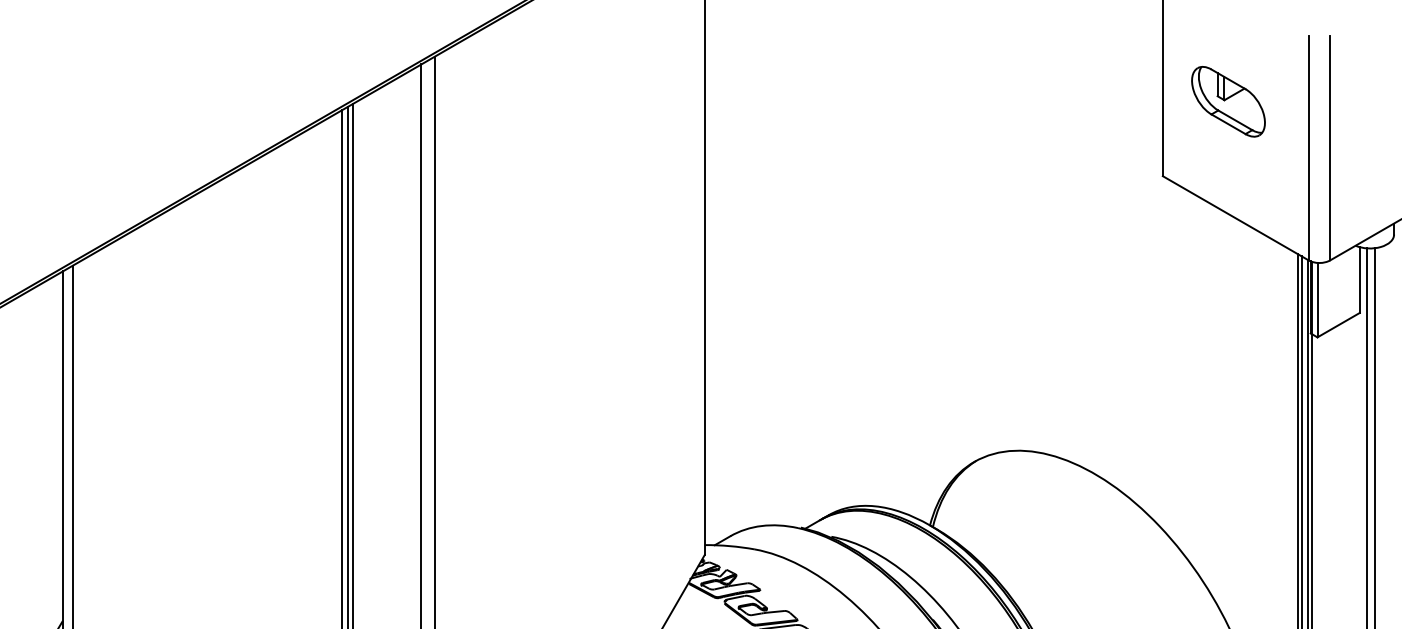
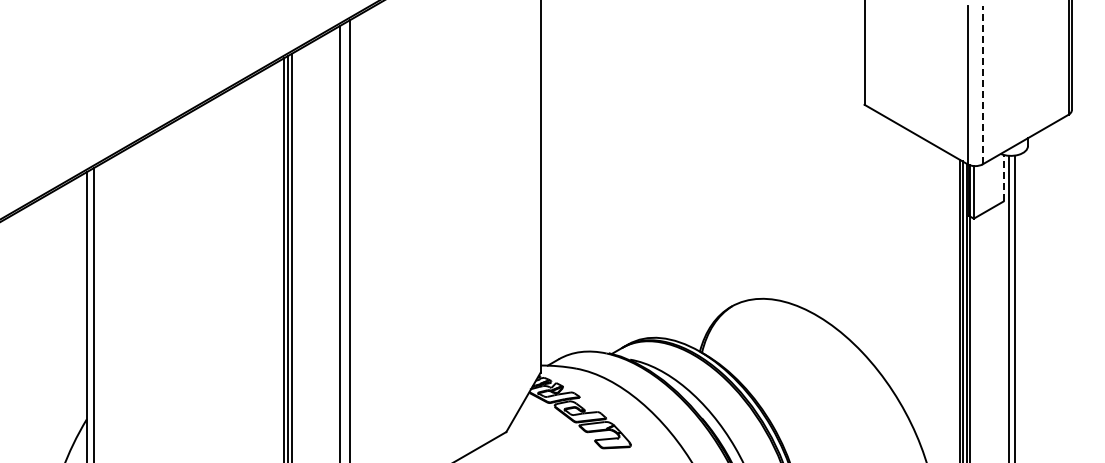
part: (1227, 100) -> (910, 51), removed
line: (1329, 147) -> (982, 84), solid -> dashed
line: (1359, 279) -> (1003, 177), solid -> dashed

